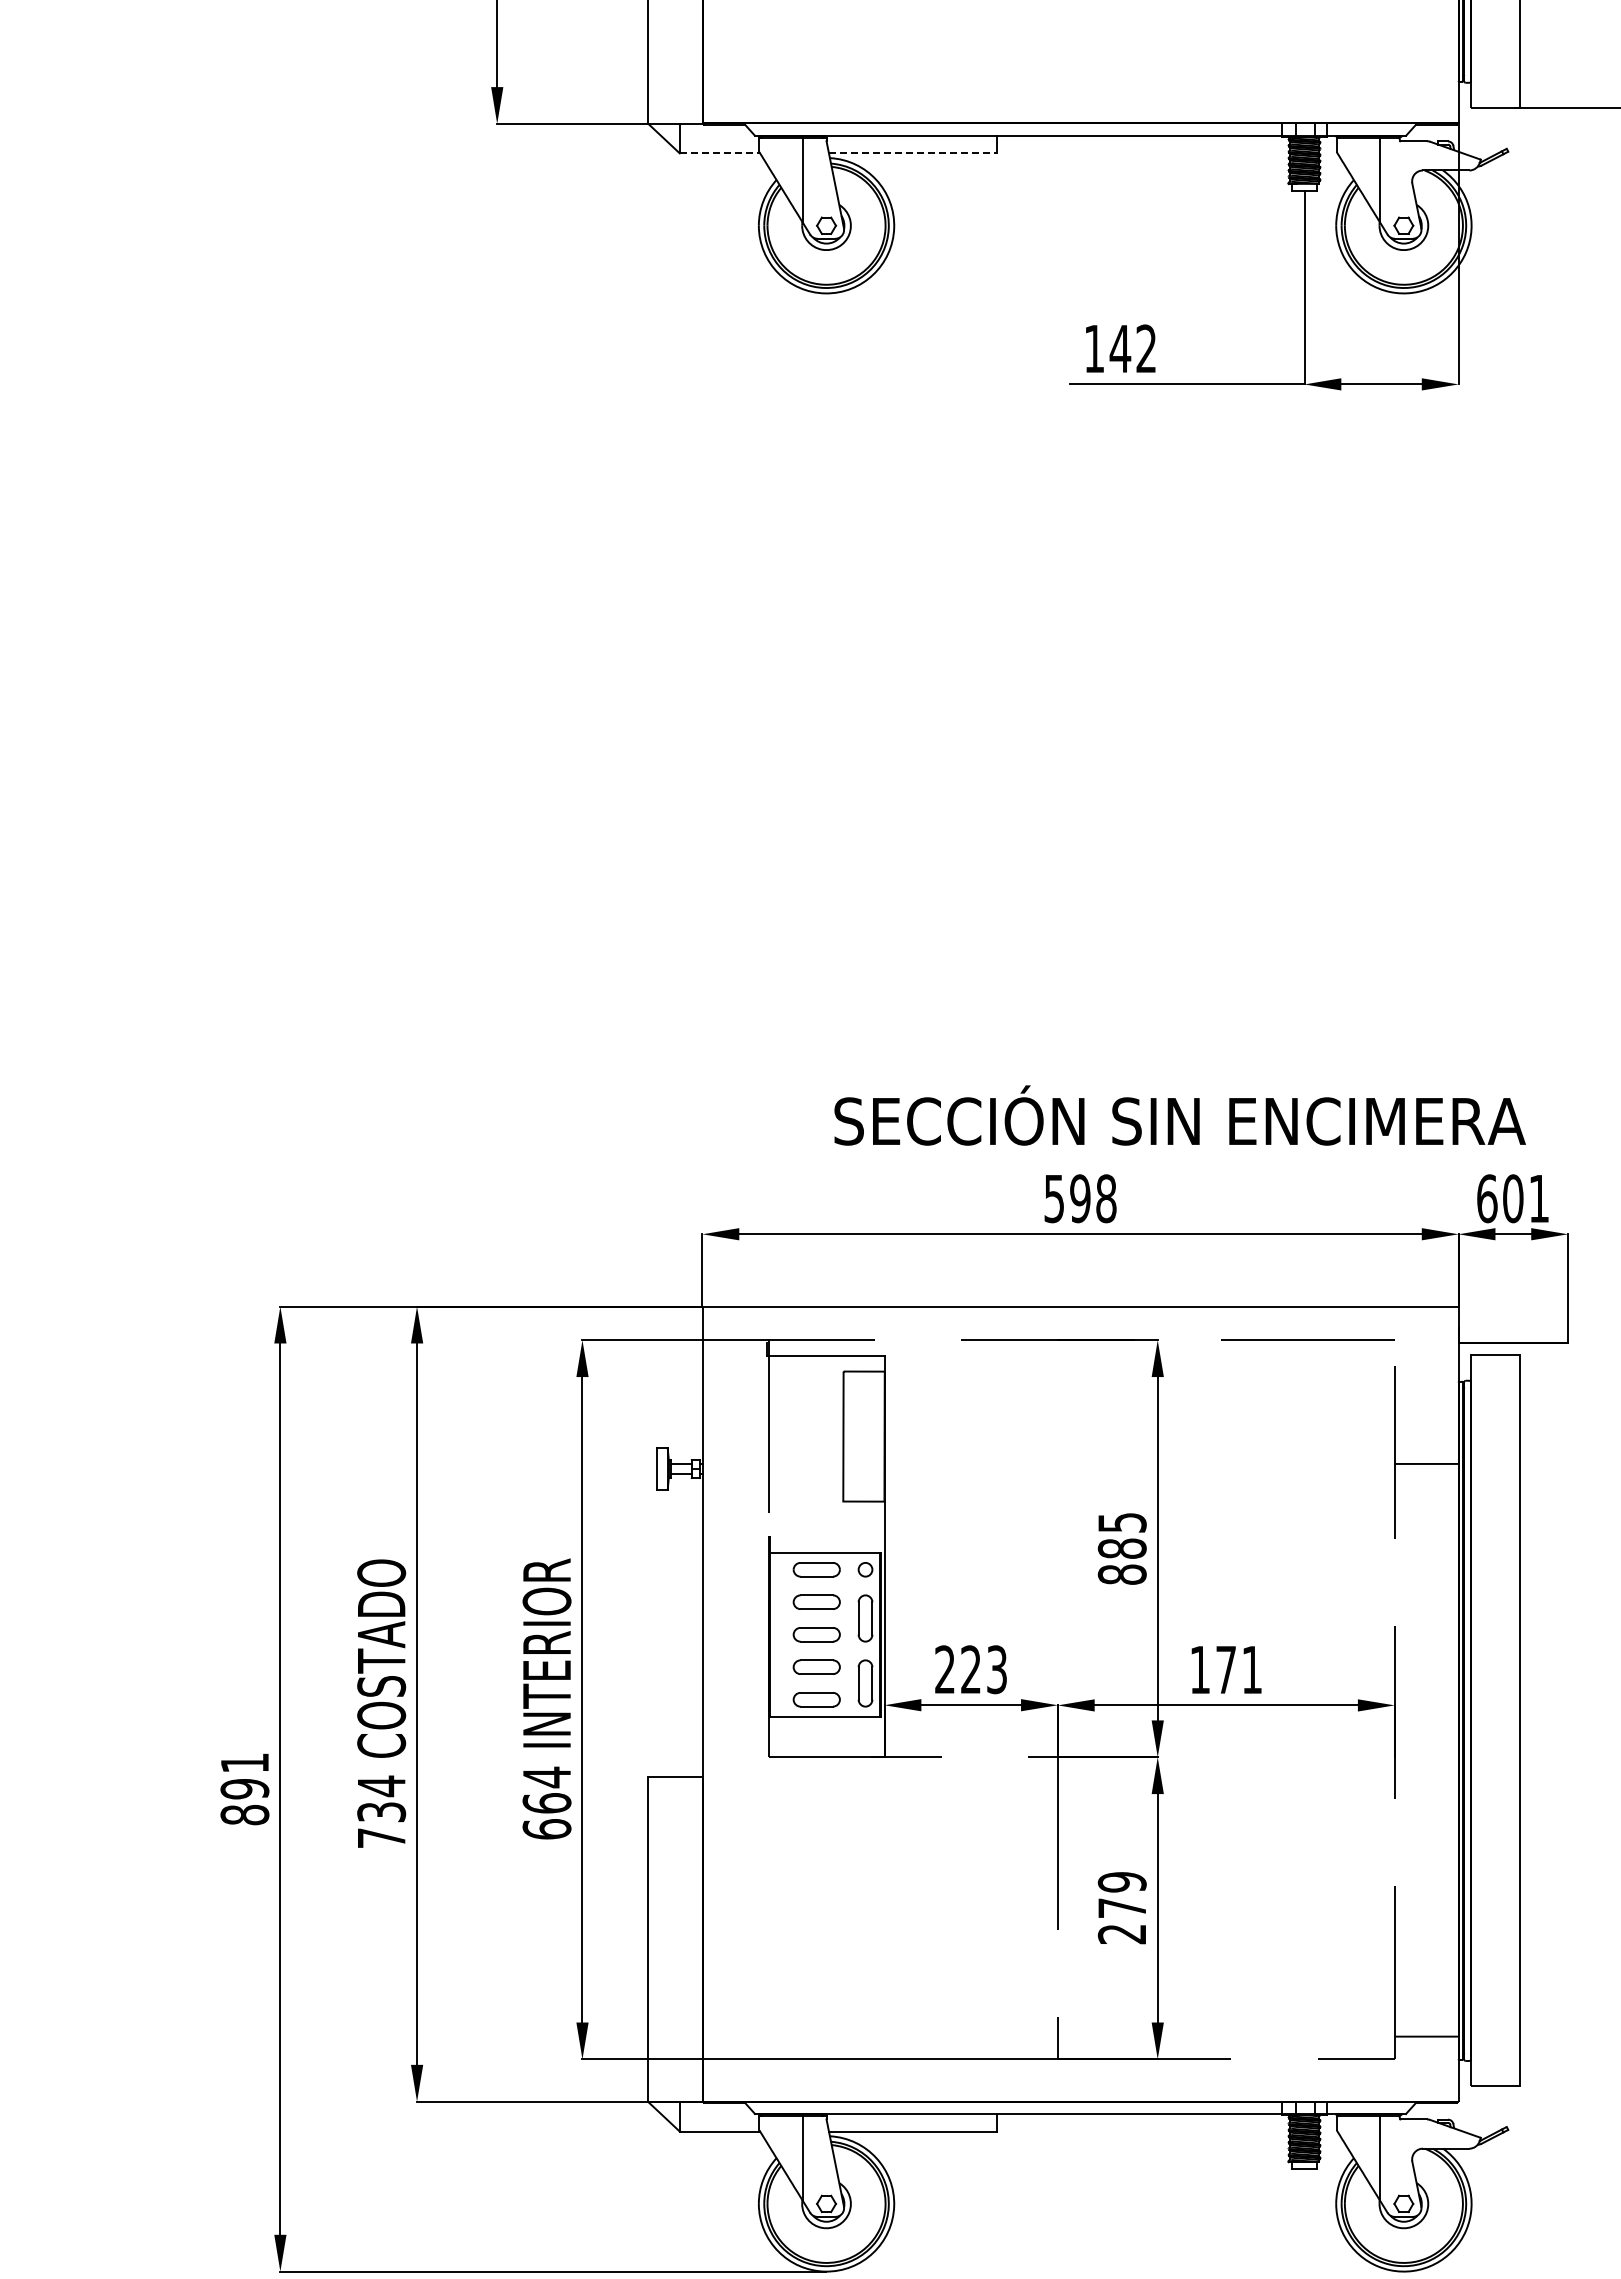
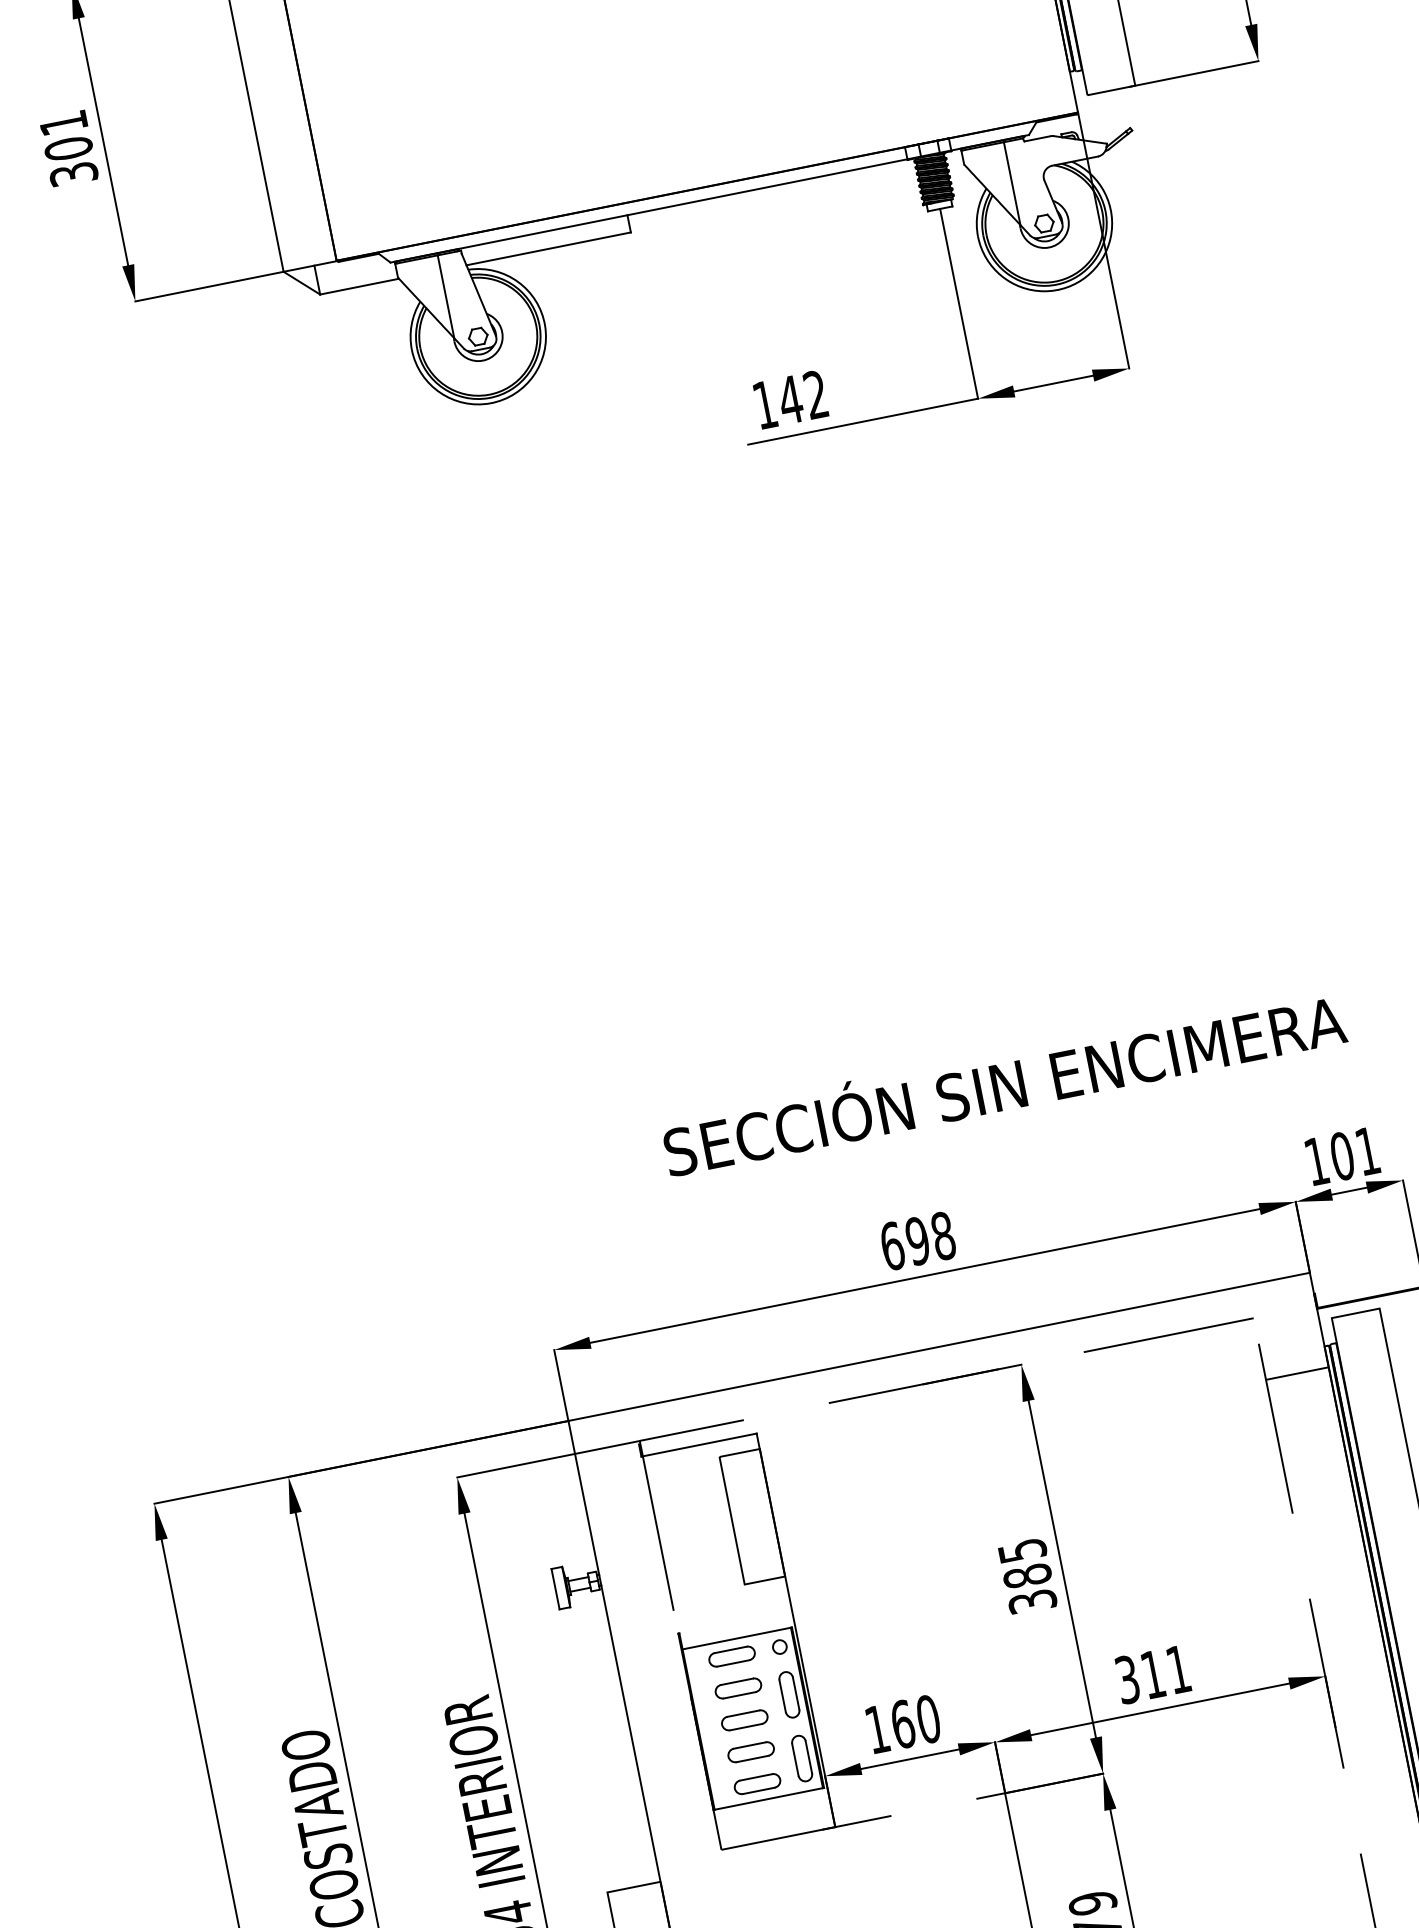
line: (720, 153) -> (360, 286), dashed -> solid
line: (912, 153) -> (548, 249), dashed -> solid
text: (1179, 1115) -> (1003, 1081), moved
text: (1054, 1198) -> (892, 1245), 598 -> 698
text: (1487, 1198) -> (1317, 1161), 601 -> 101
line: (1426, 1463) -> (1297, 1373), moved
text: (1121, 1574) -> (1031, 1601), 885 -> 385
text: (971, 1669) -> (903, 1724), 223 -> 160
text: (1212, 1669) -> (1139, 1676), 171 -> 311

